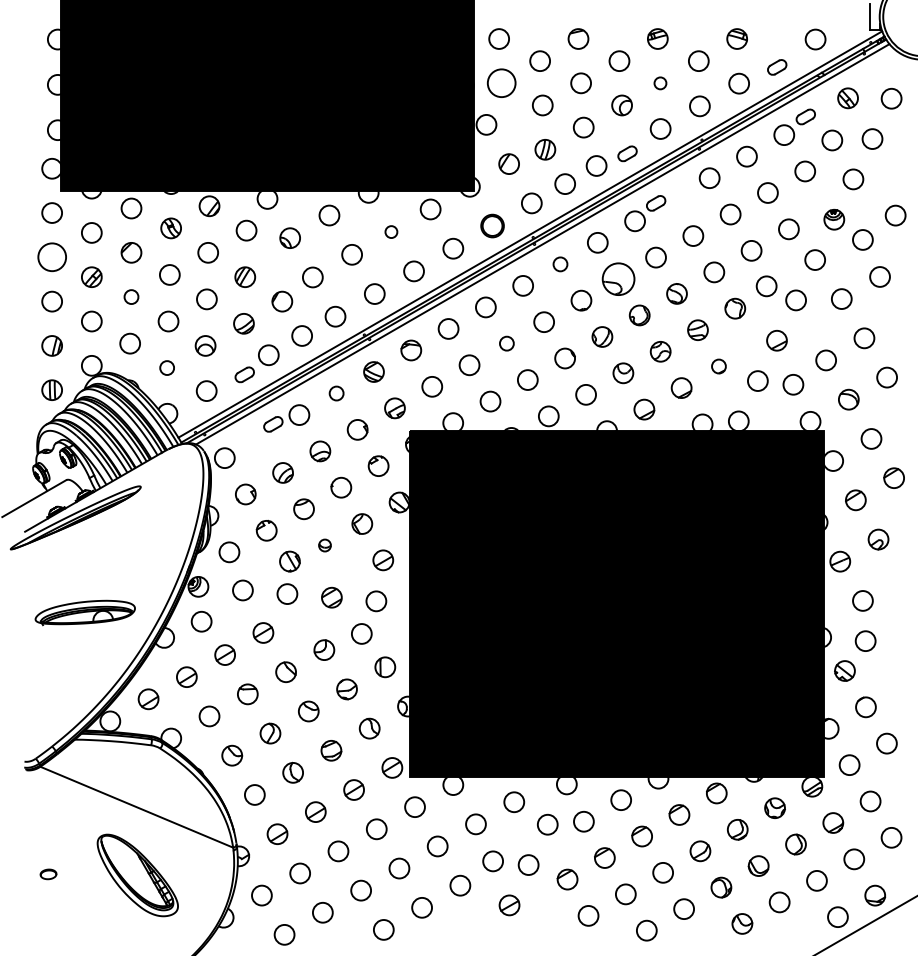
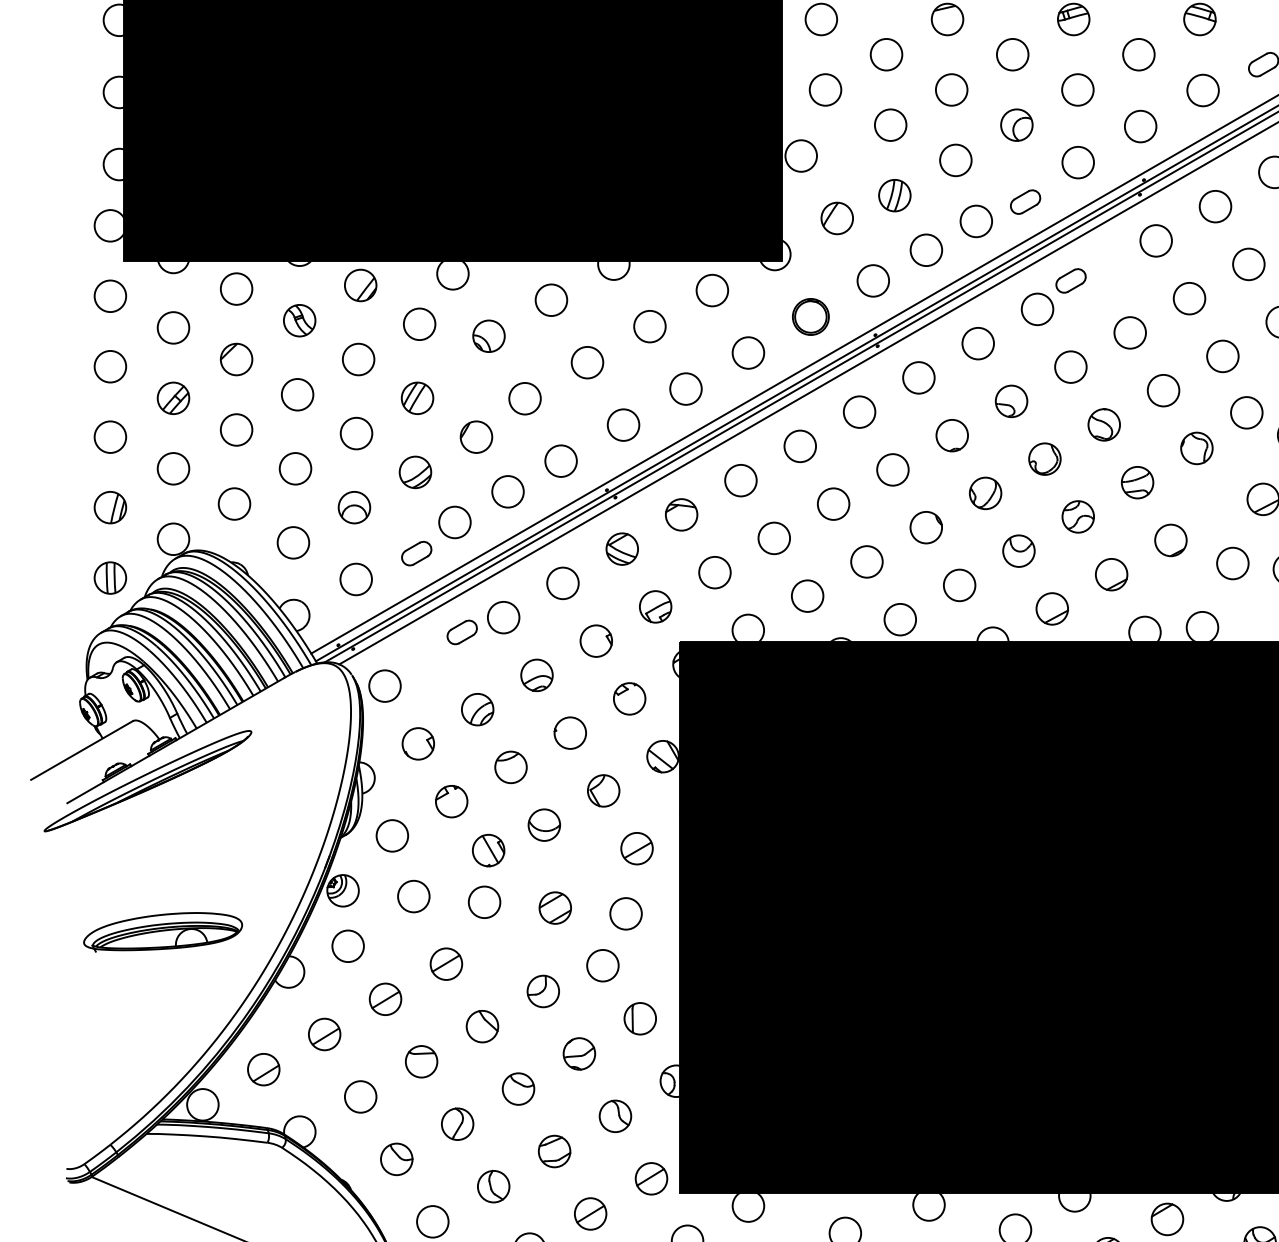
circle: (501, 83) -> (825, 90), size x0.71
circle: (660, 83) -> (1077, 90), size x1.67
circle: (391, 231) -> (650, 325), size x1.67
circle: (51, 257) -> (109, 366), size x0.71
circle: (560, 264) -> (918, 378), size x1.43
part: (618, 278) -> (1011, 400), size x0.62
circle: (131, 296) -> (236, 429), size x1.43
circle: (506, 343) -> (833, 503), size x1.43
part: (718, 366) -> (1170, 540), size x1.43
circle: (166, 367) -> (292, 541), size x1.43
circle: (336, 393) -> (562, 583), size x1.43
part: (324, 545) -> (543, 825), size x1.67

